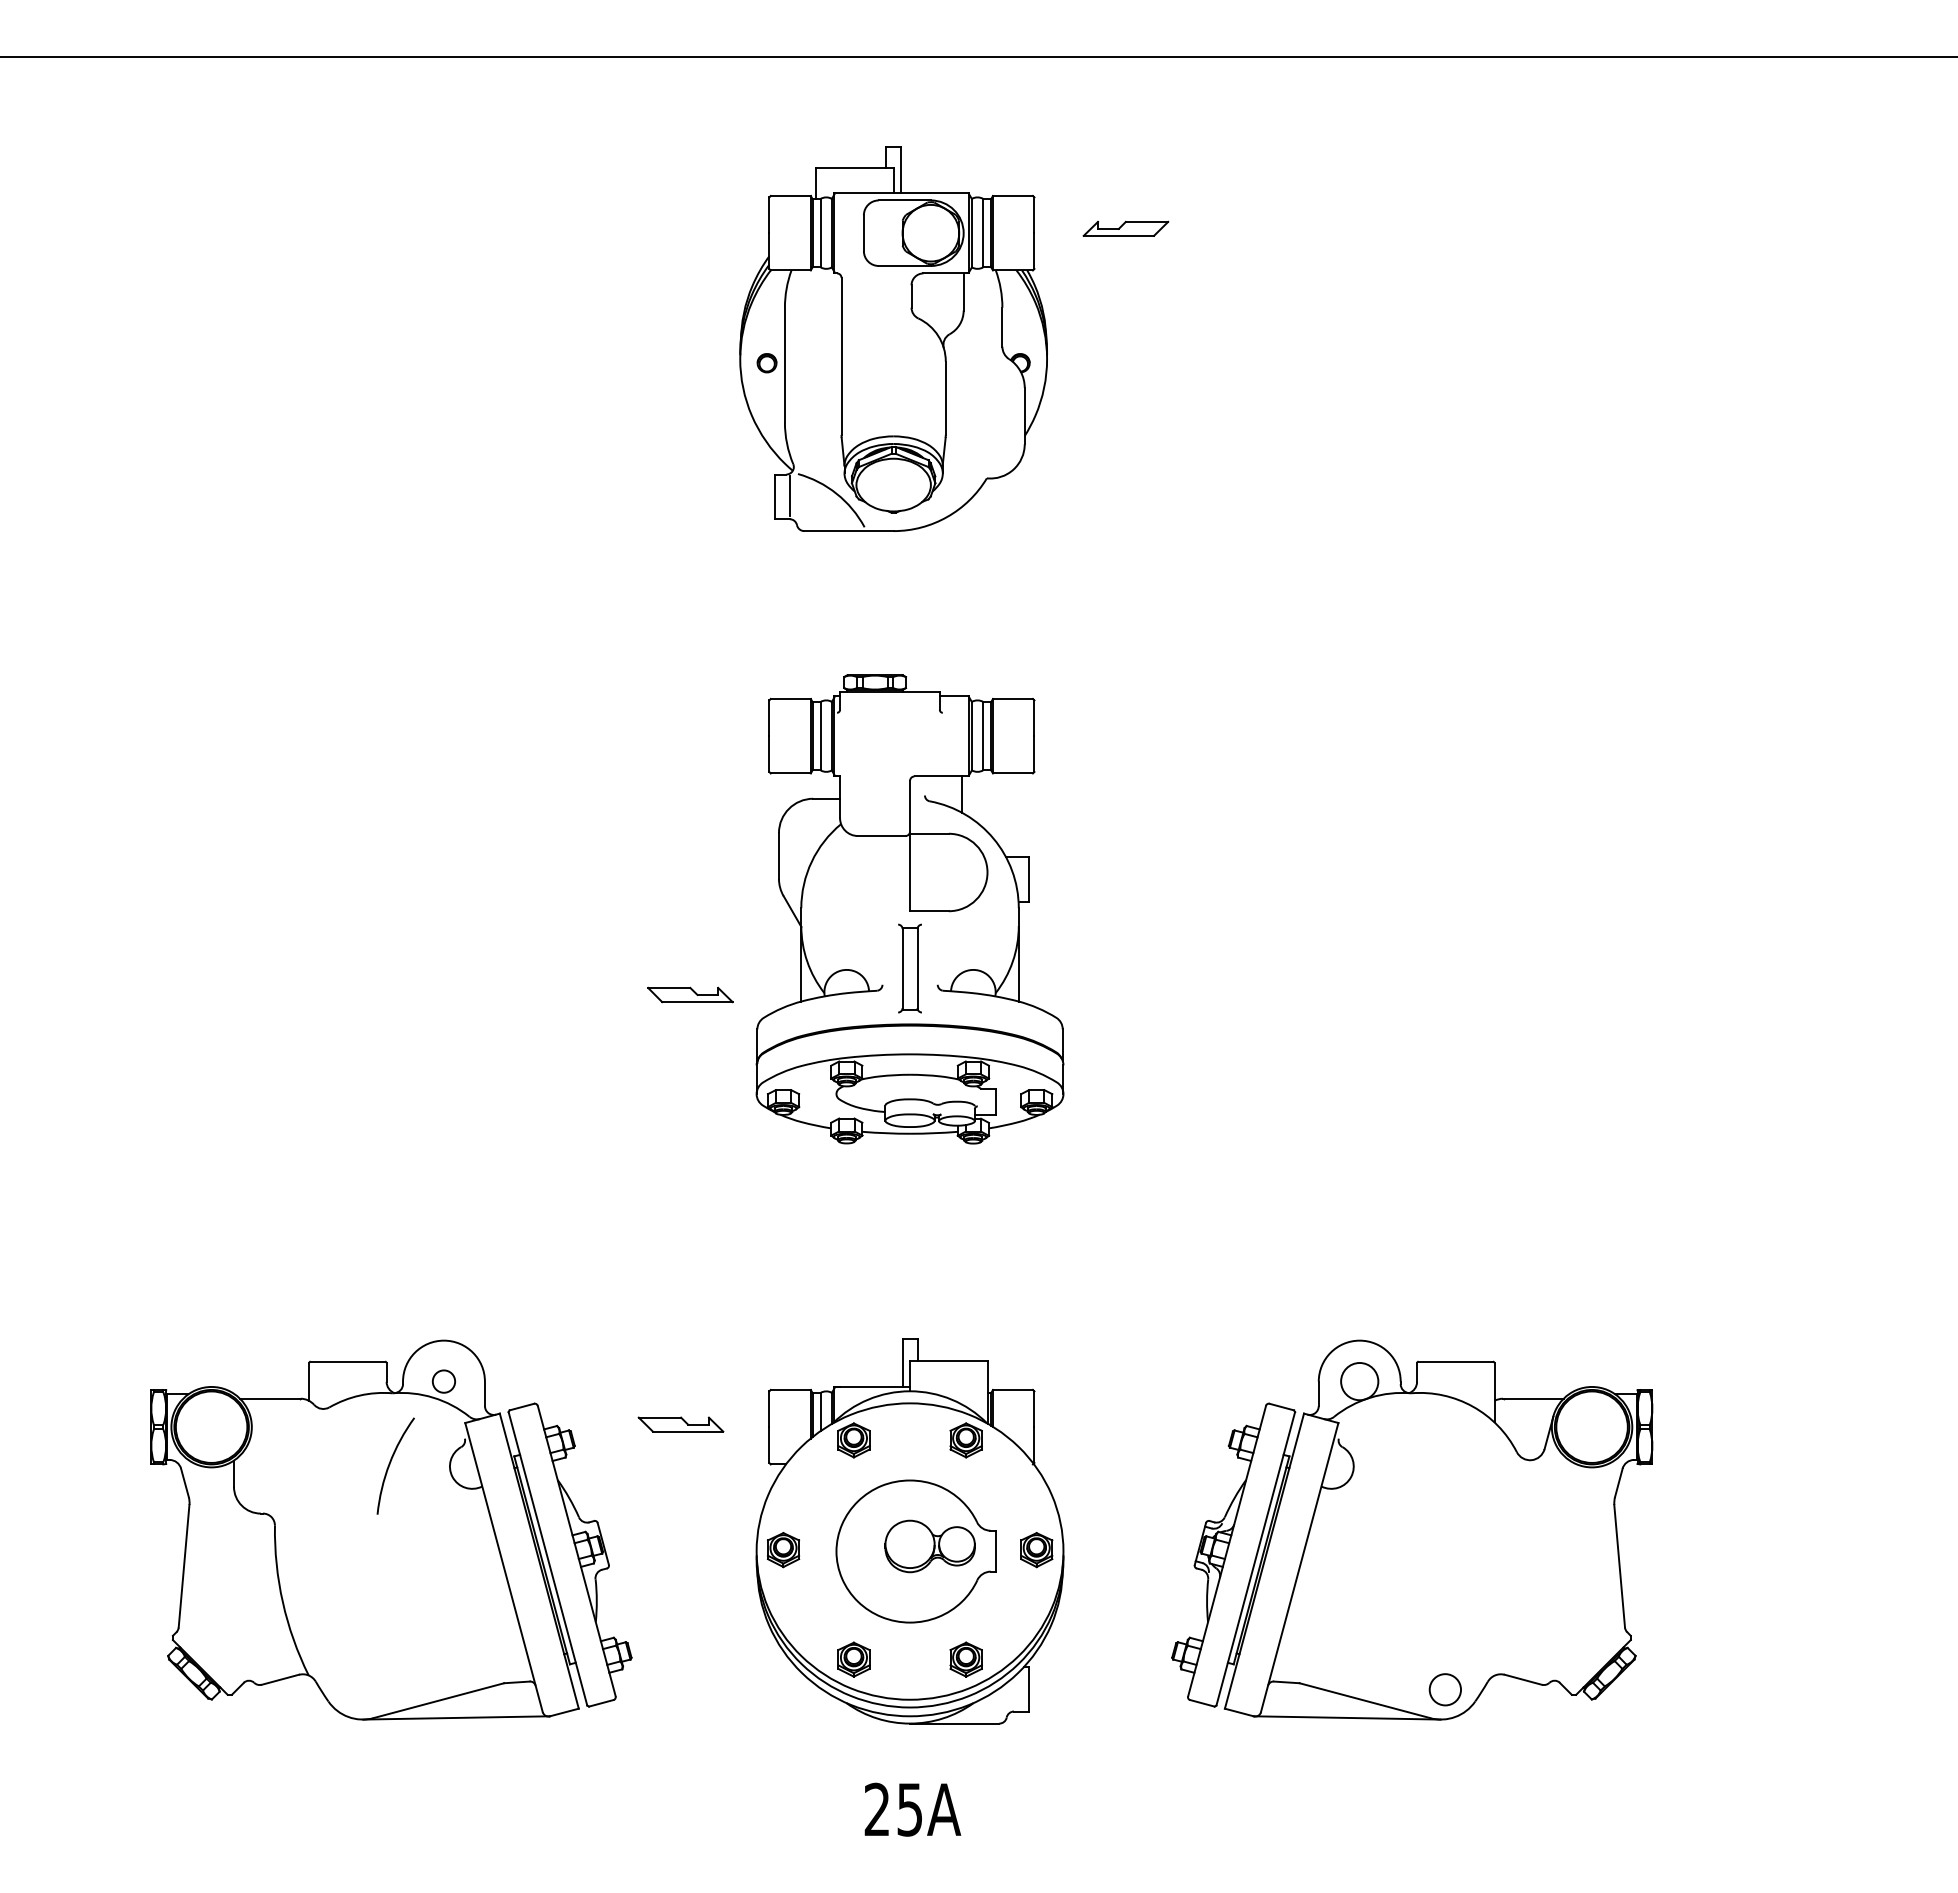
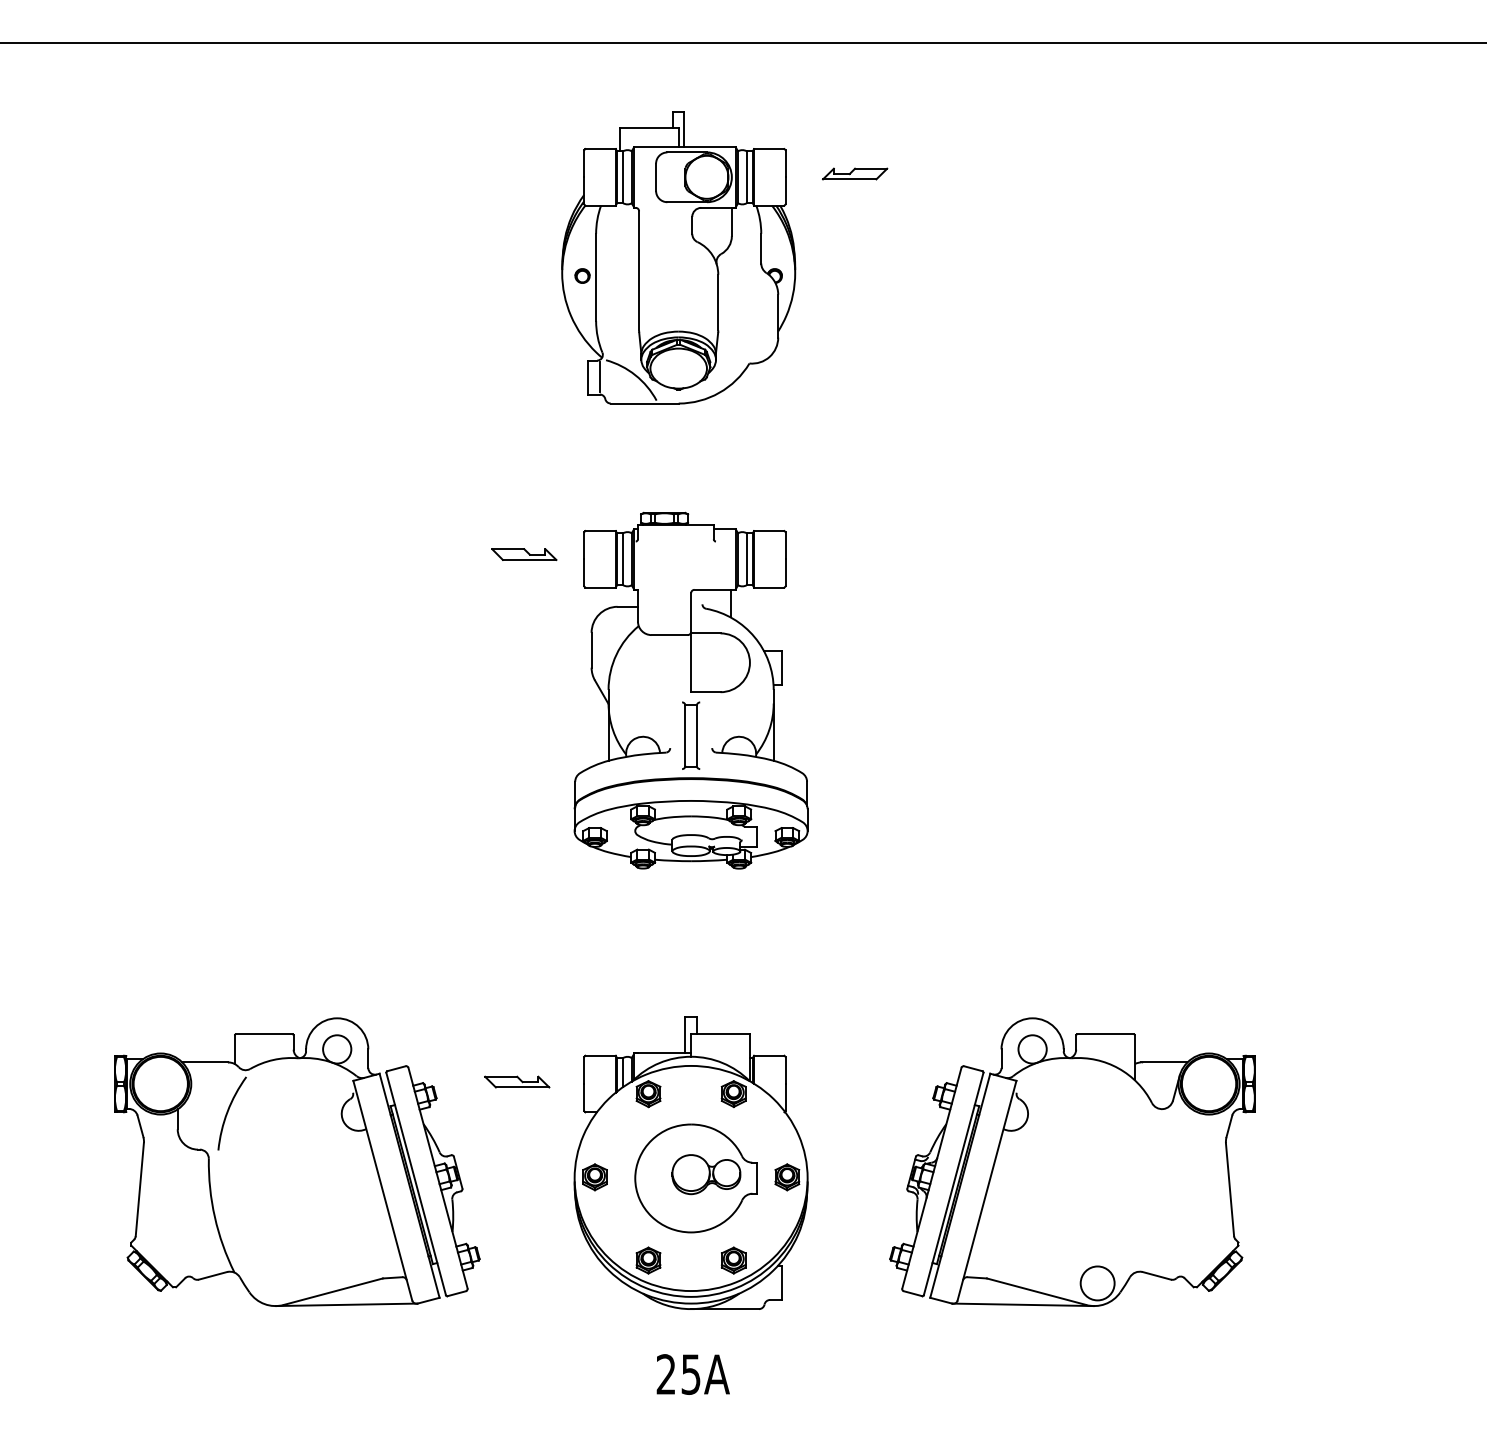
part: (690, 994) -> (524, 554), moved
circle: (443, 1381) -> (336, 1049), size x1.67
arc: (391, 1462) -> (229, 1110), moved
circle: (1445, 1689) -> (1097, 1283), size x1.43

